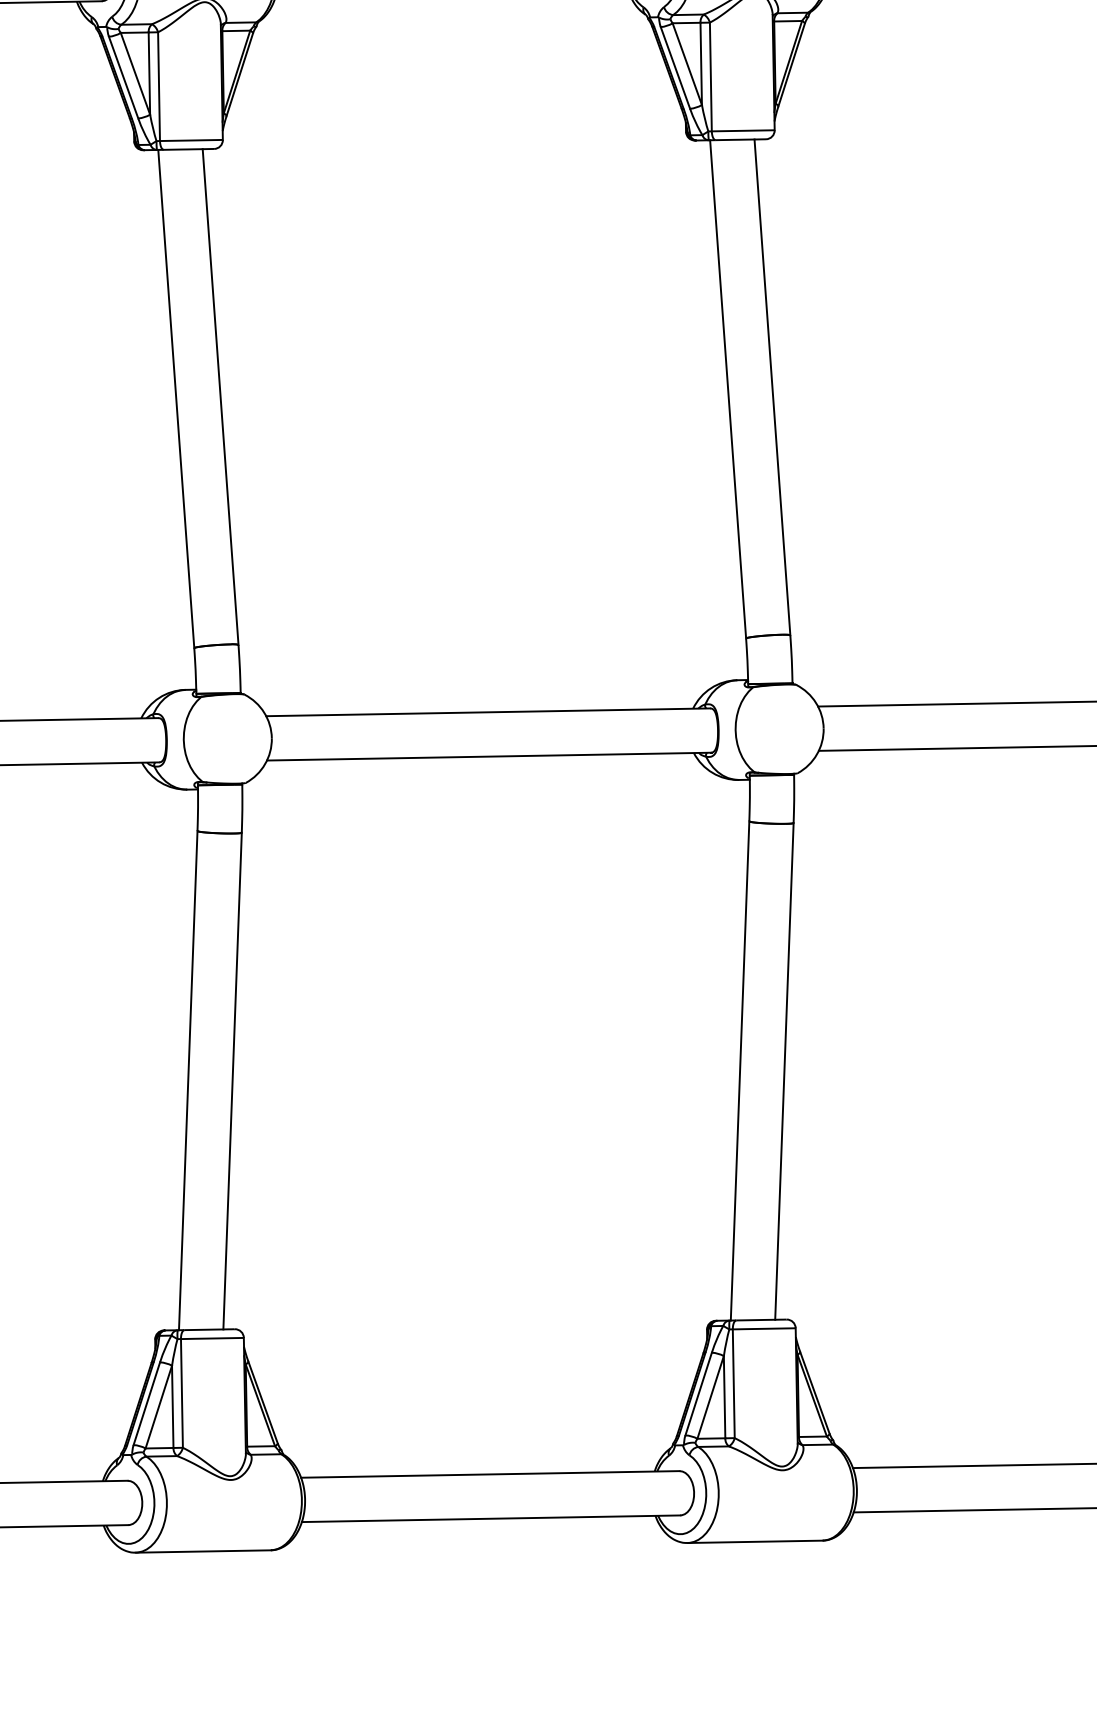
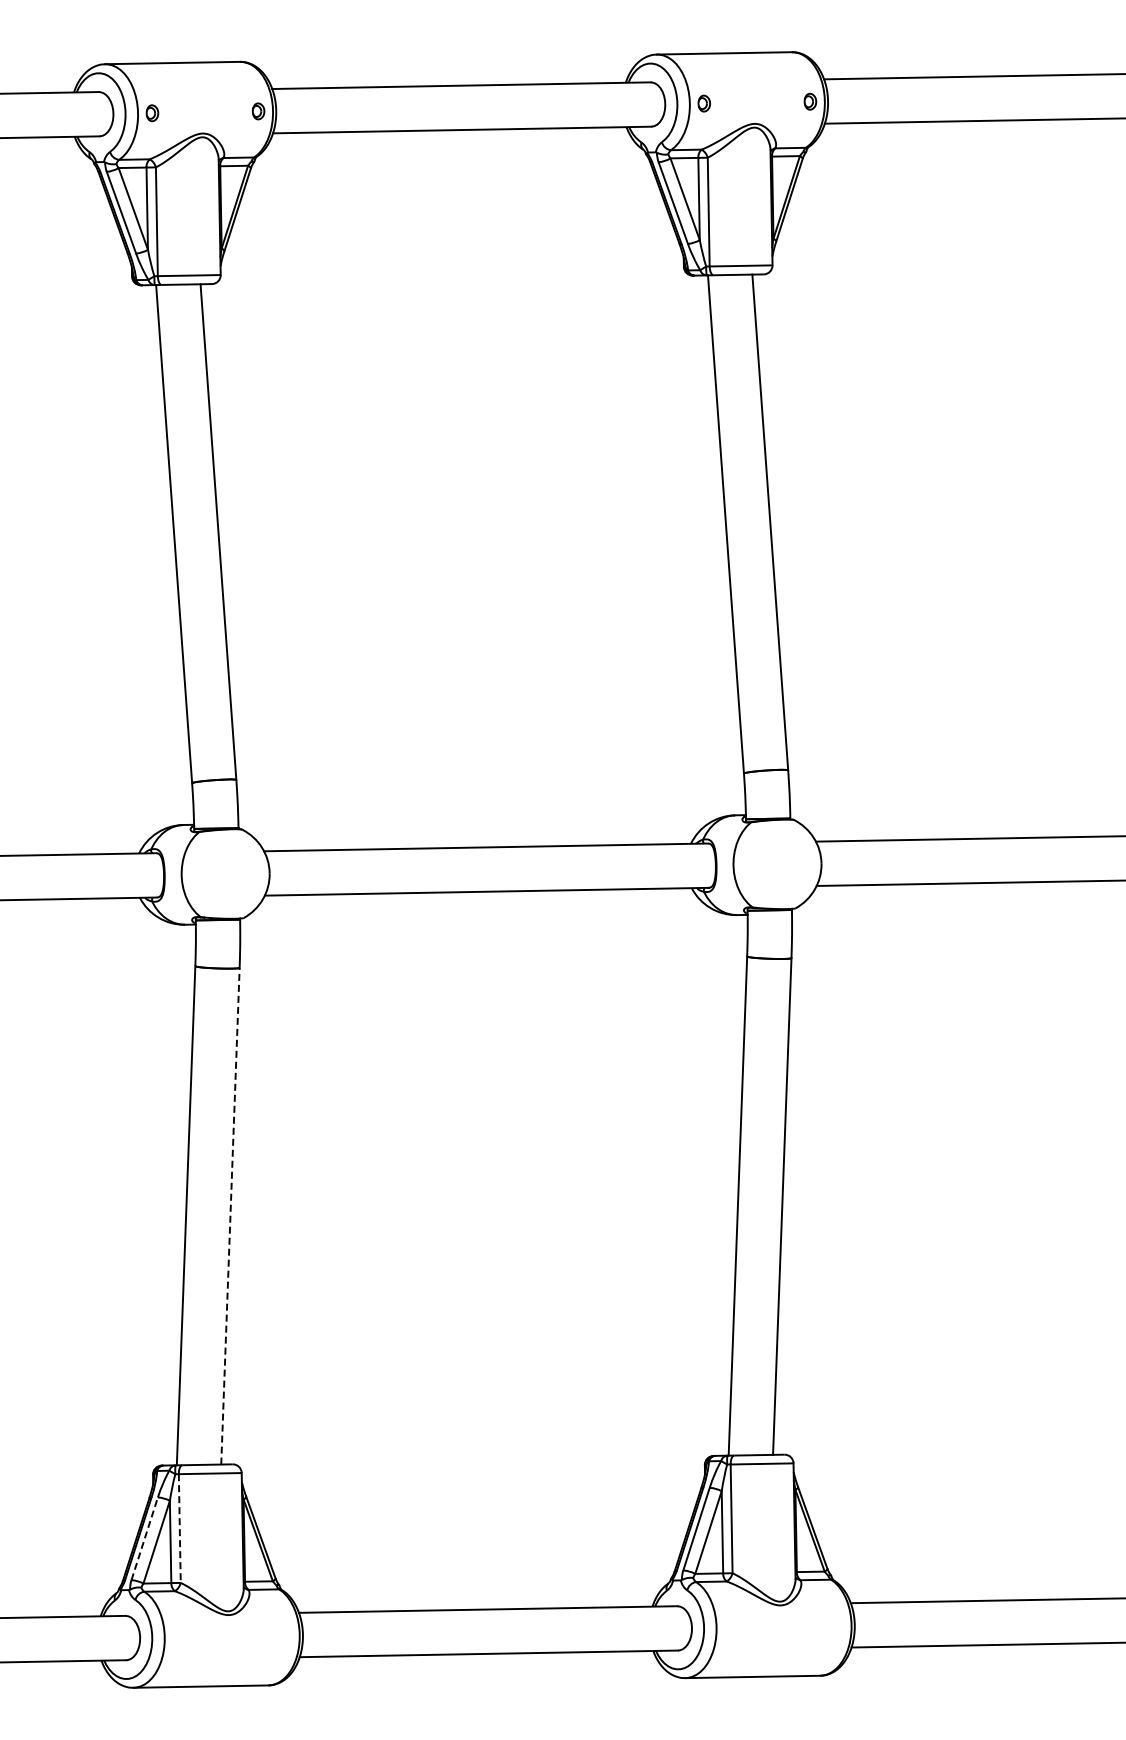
line: (232, 1081) -> (230, 1216), solid -> dashed
line: (181, 1394) -> (179, 1529), solid -> dashed
line: (146, 1403) -> (144, 1538), solid -> dashed

